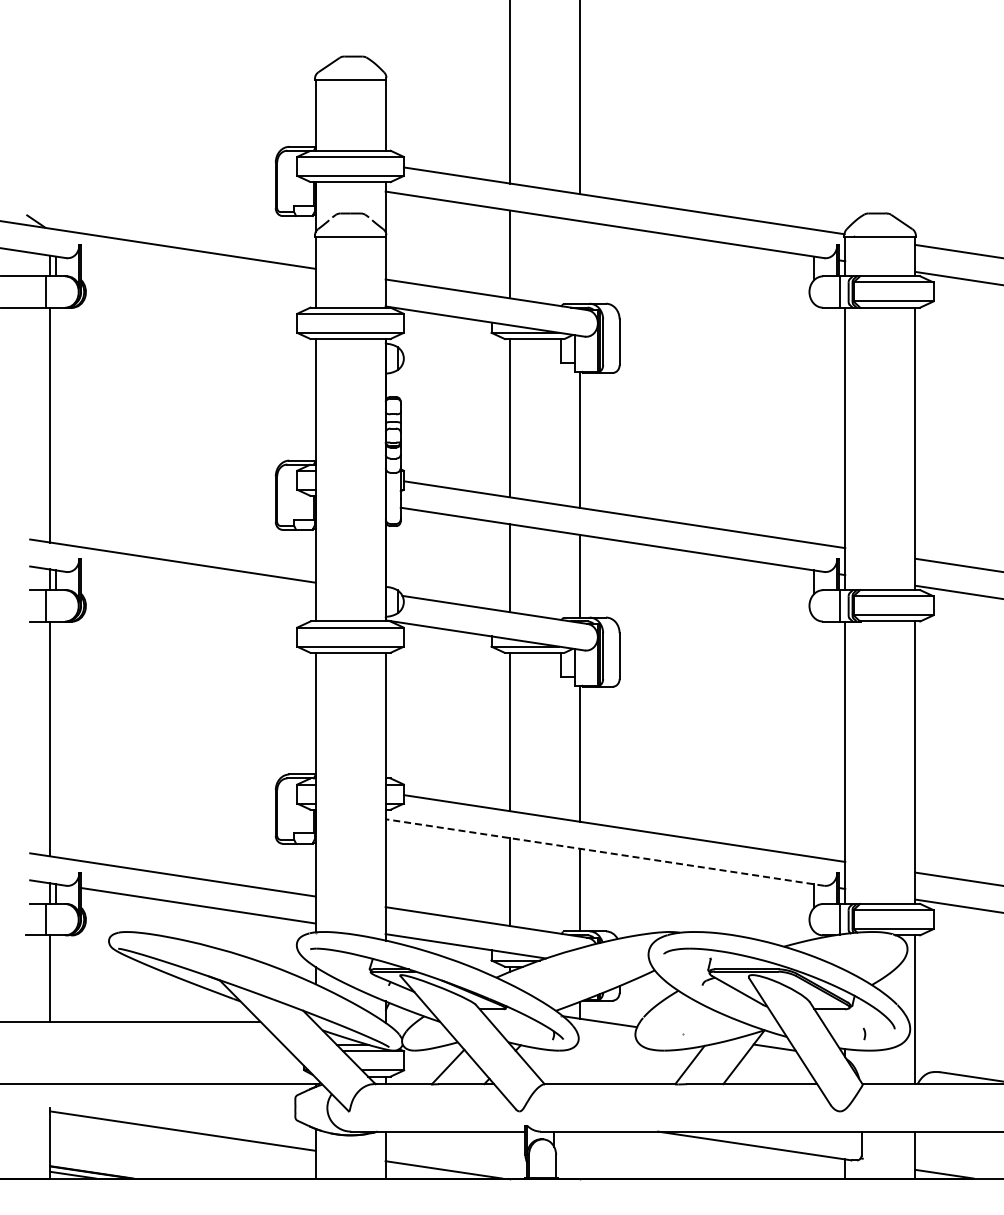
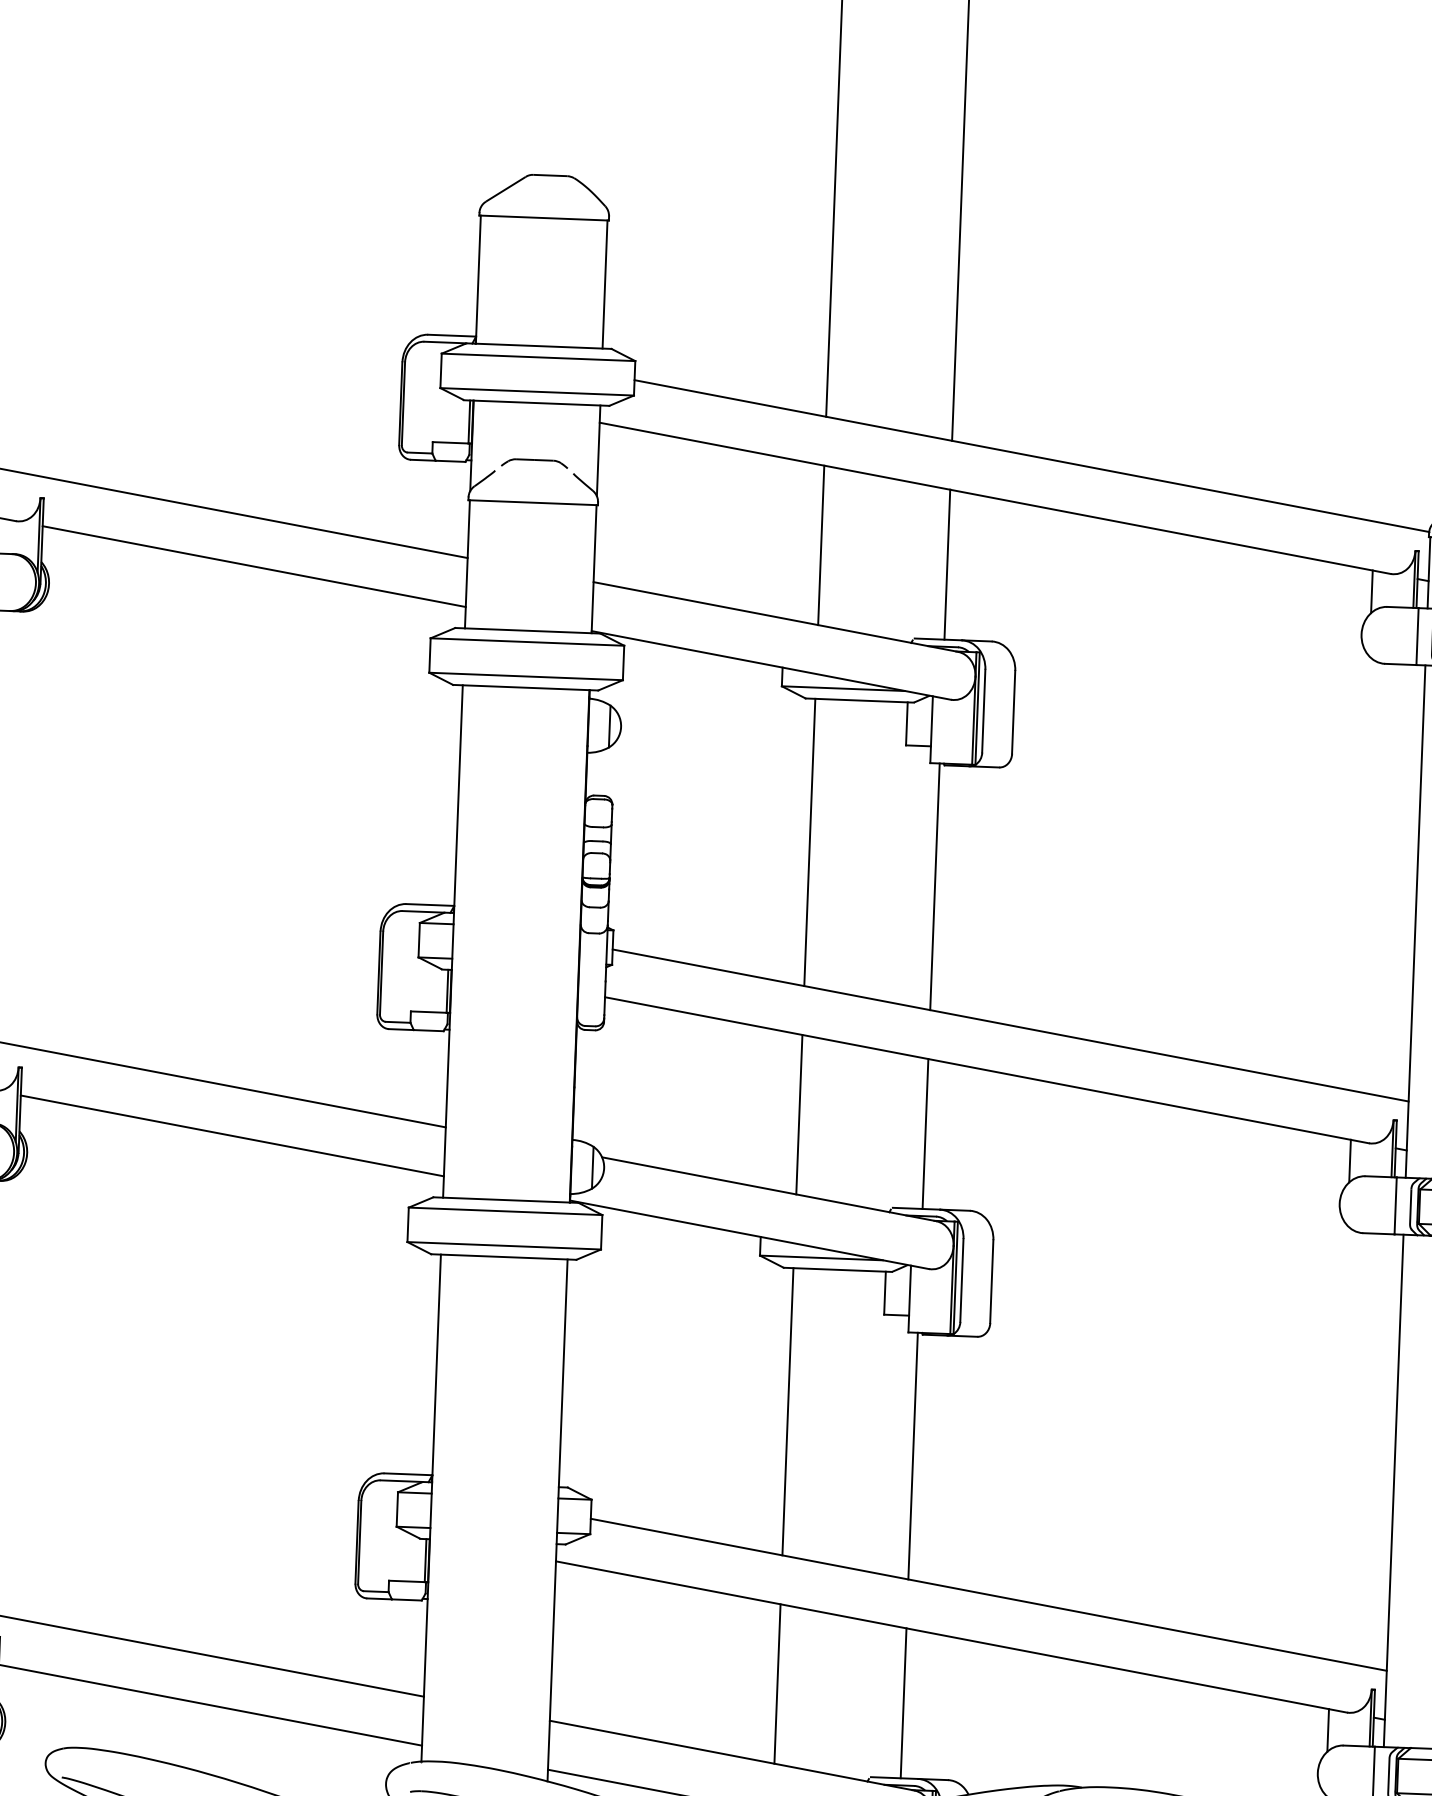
line: (580, 262) -> (948, 564), added
line: (198, 277) -> (254, 565), added
line: (198, 591) -> (232, 1135), added
line: (604, 852) -> (950, 1636), dashed -> solid

